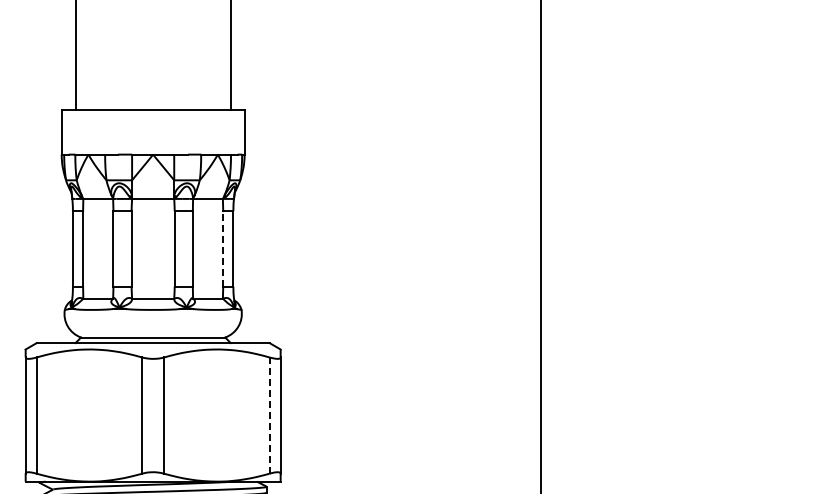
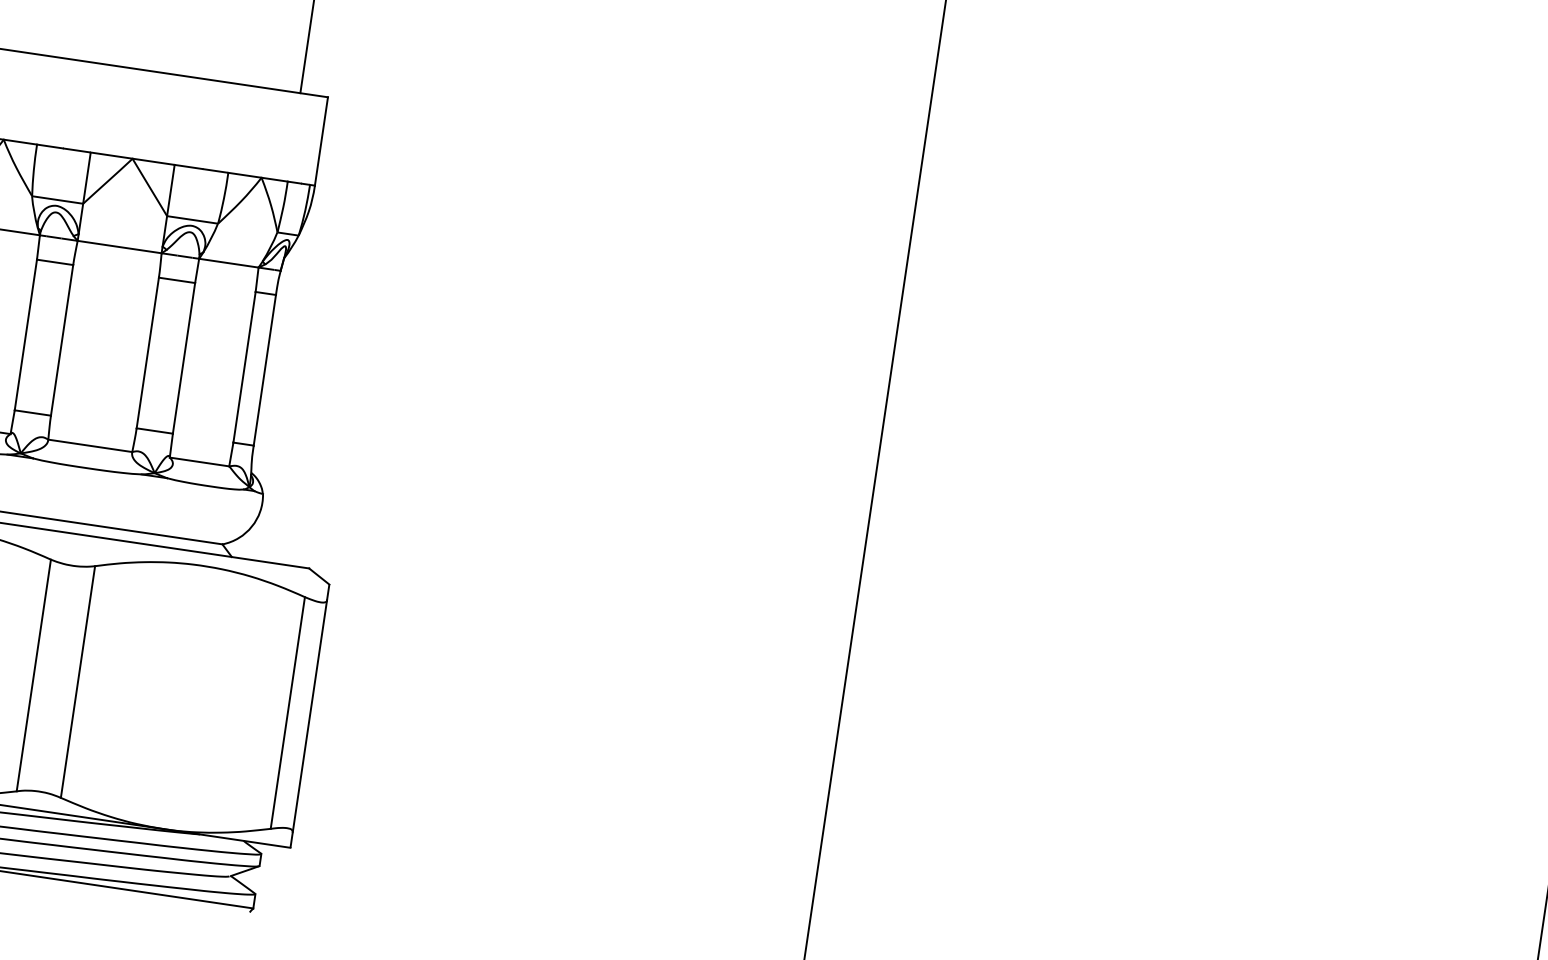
line: (223, 248) -> (245, 366), dashed -> solid
line: (269, 415) -> (287, 712), dashed -> solid

